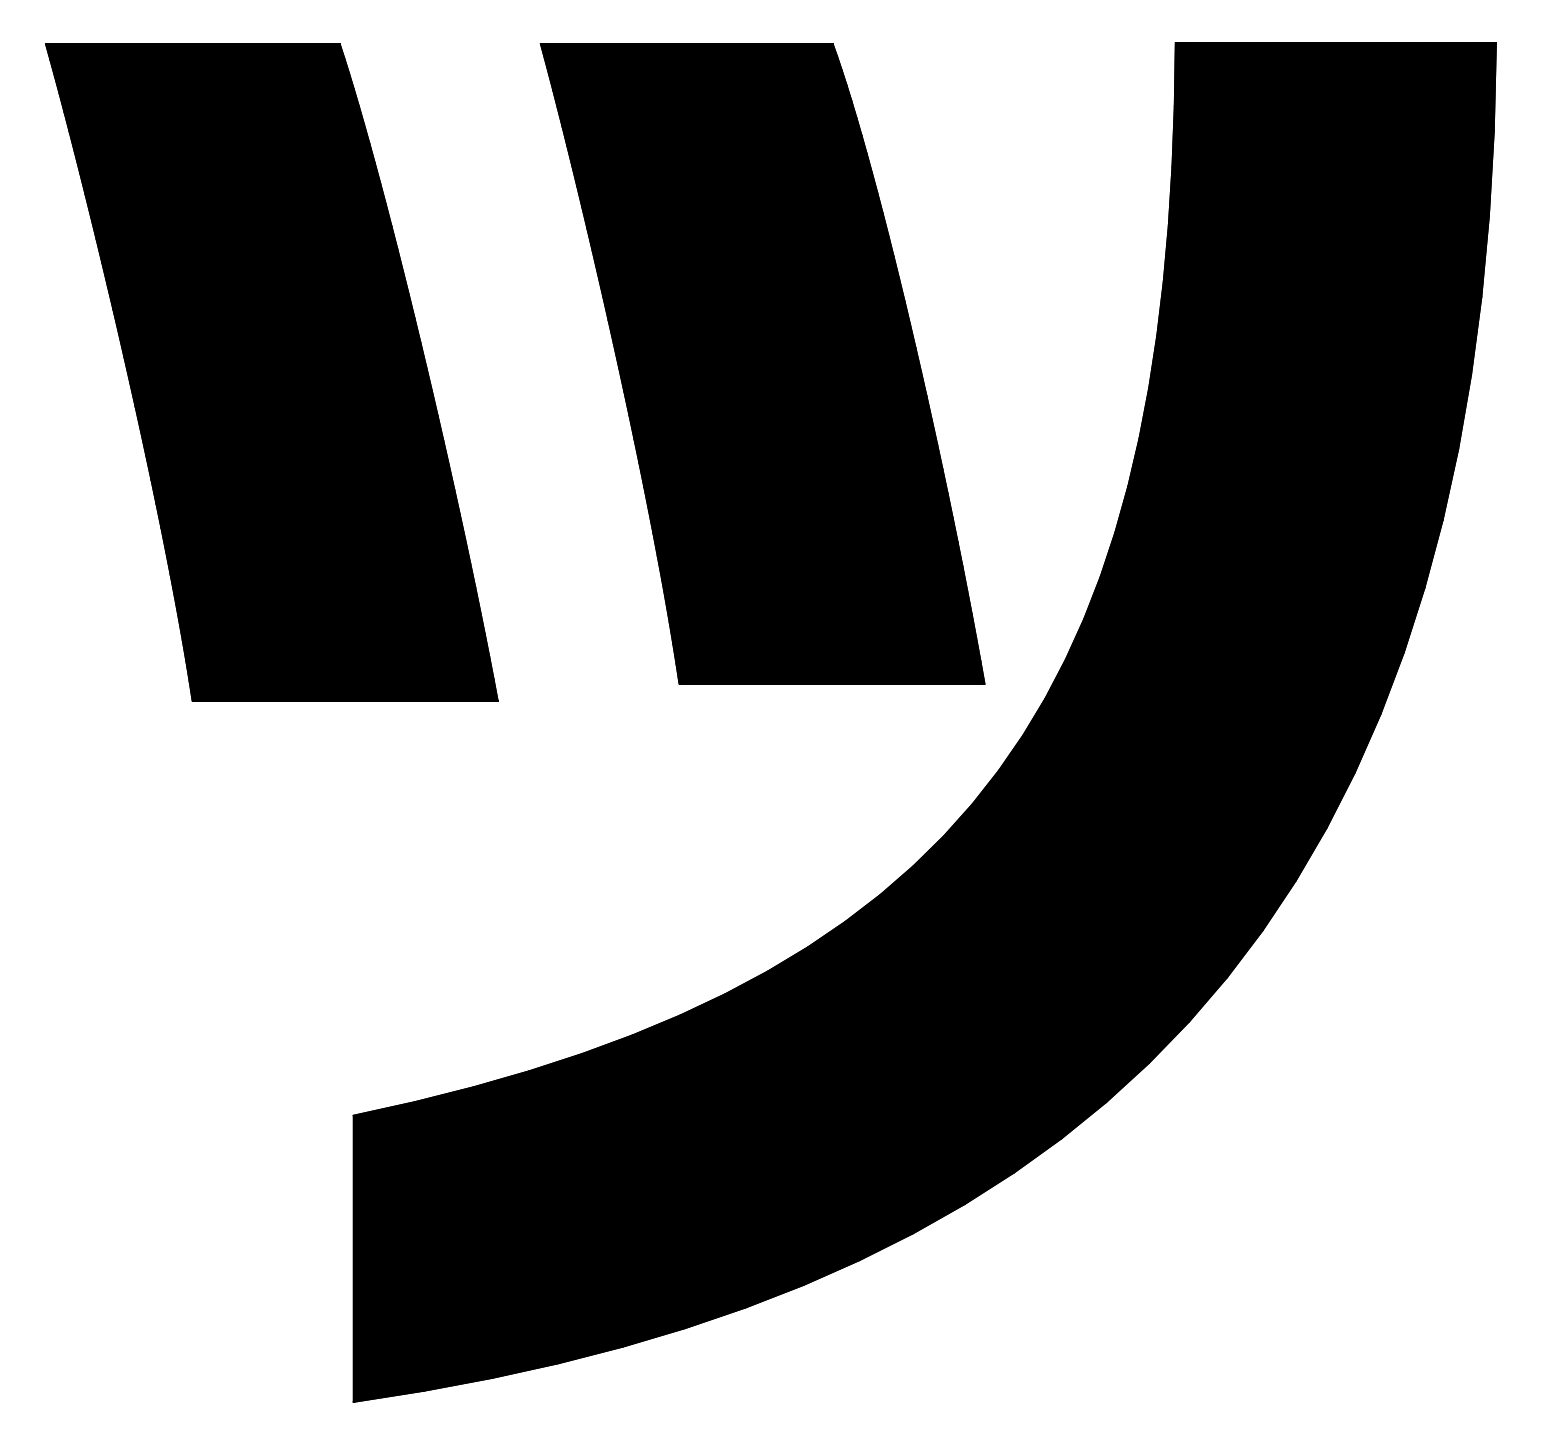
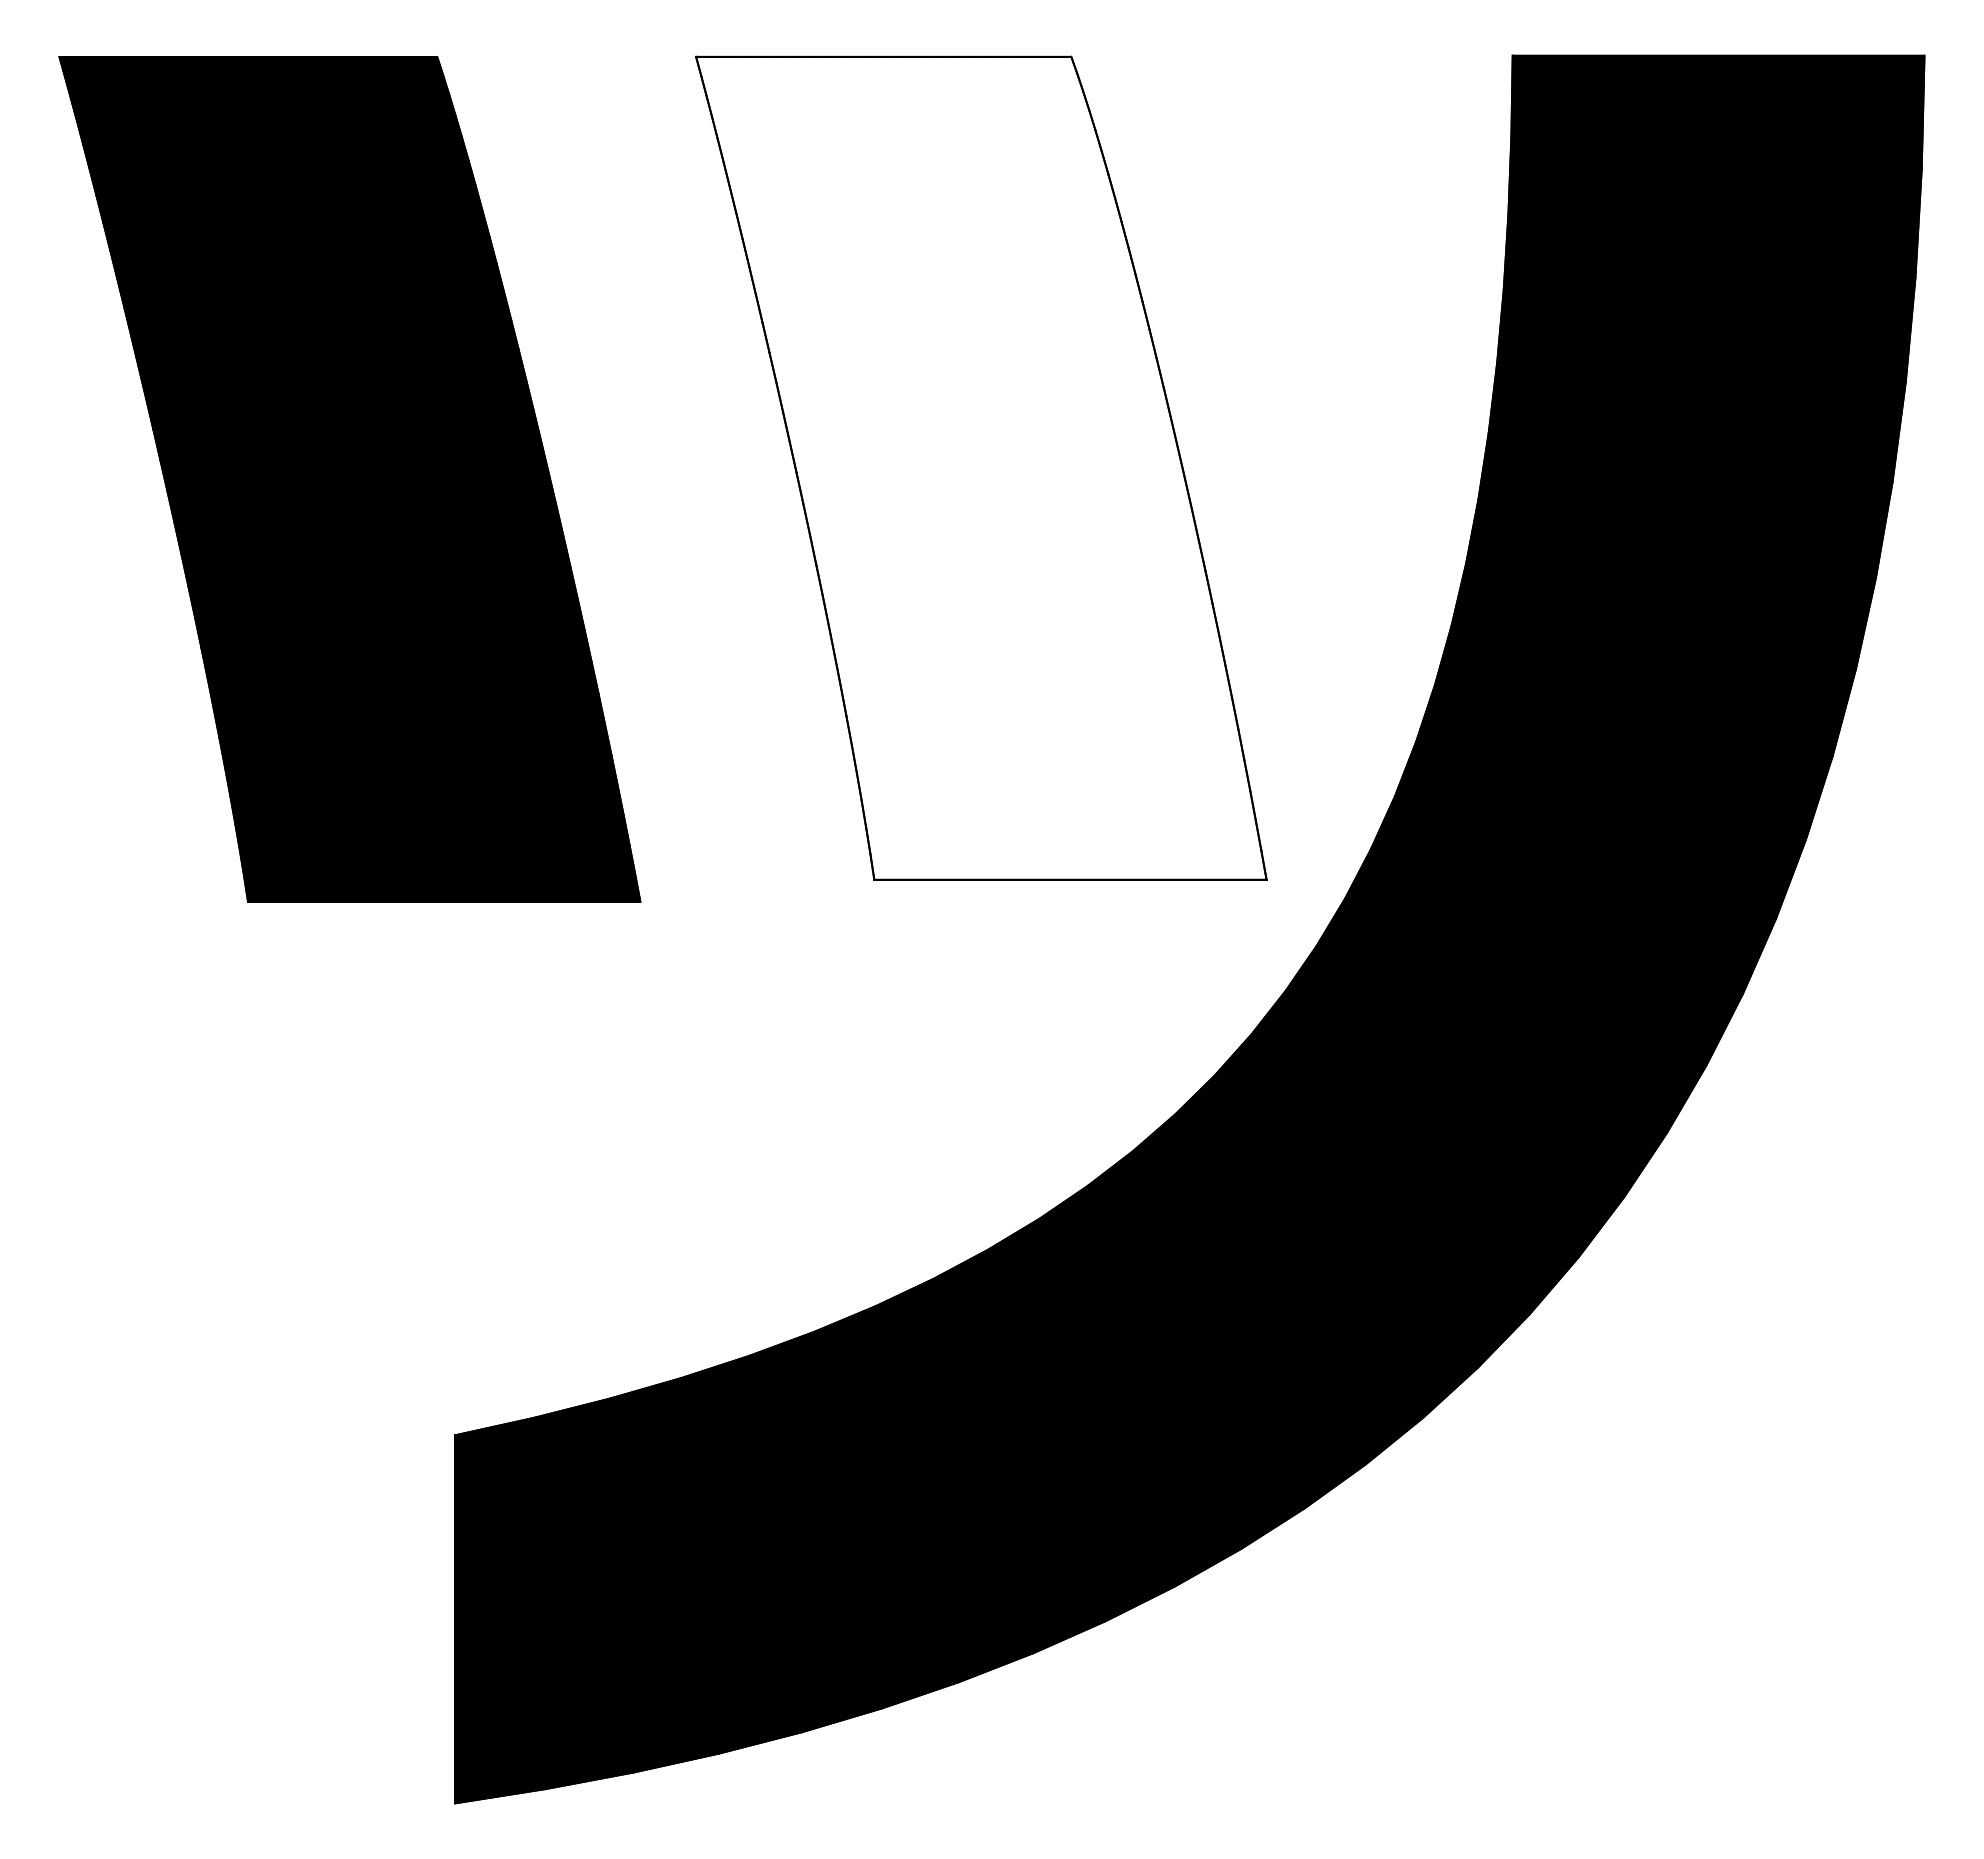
fill: (762, 363) -> (981, 467), removed

